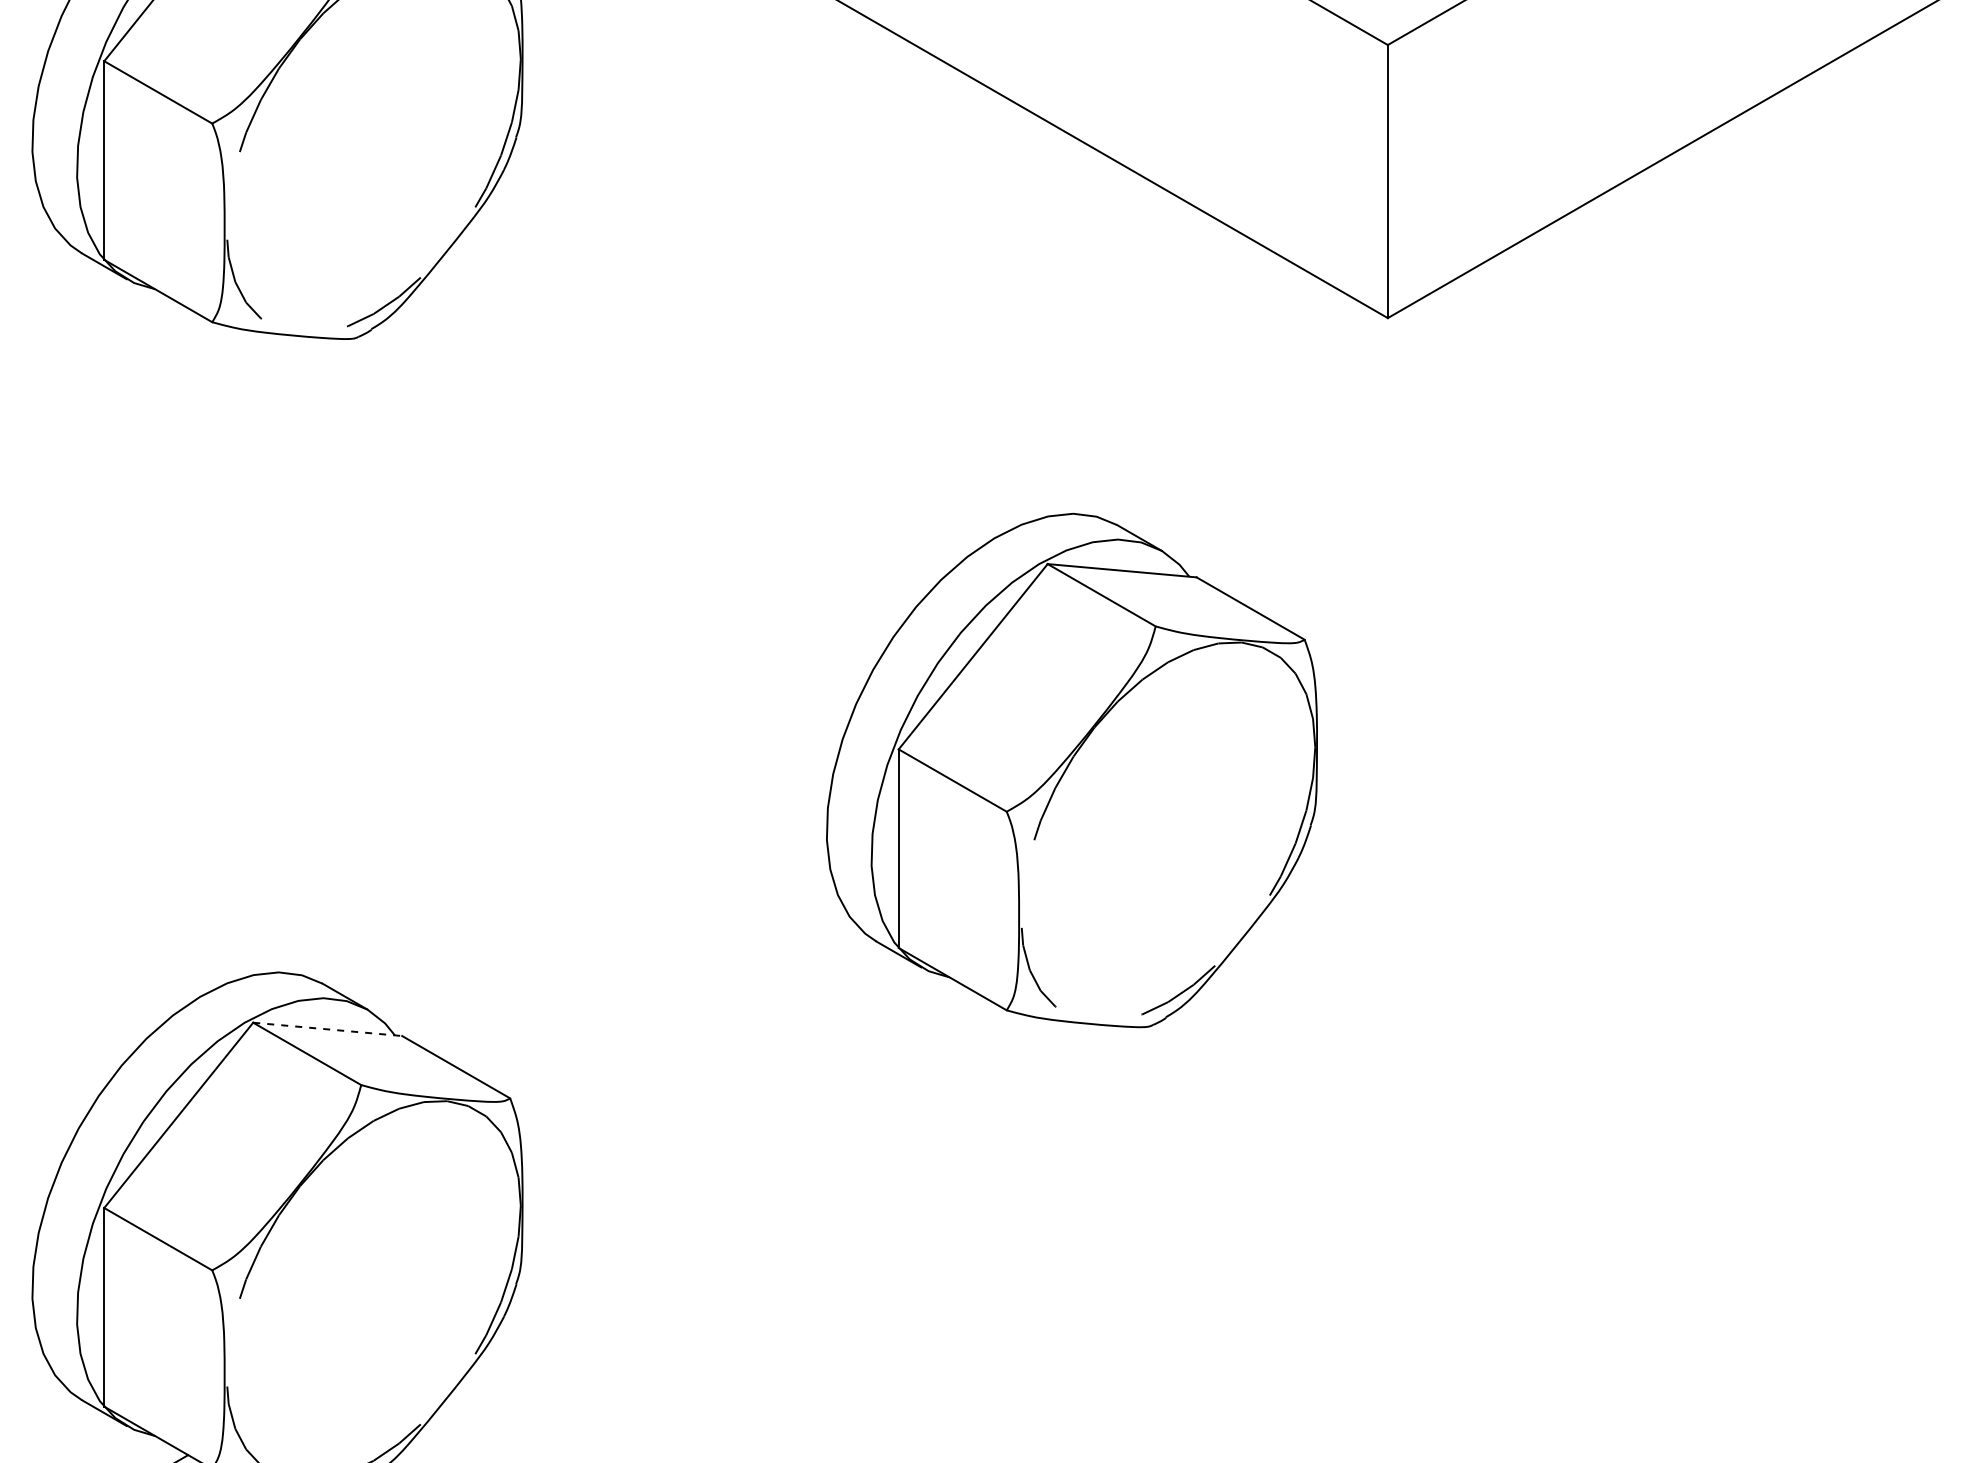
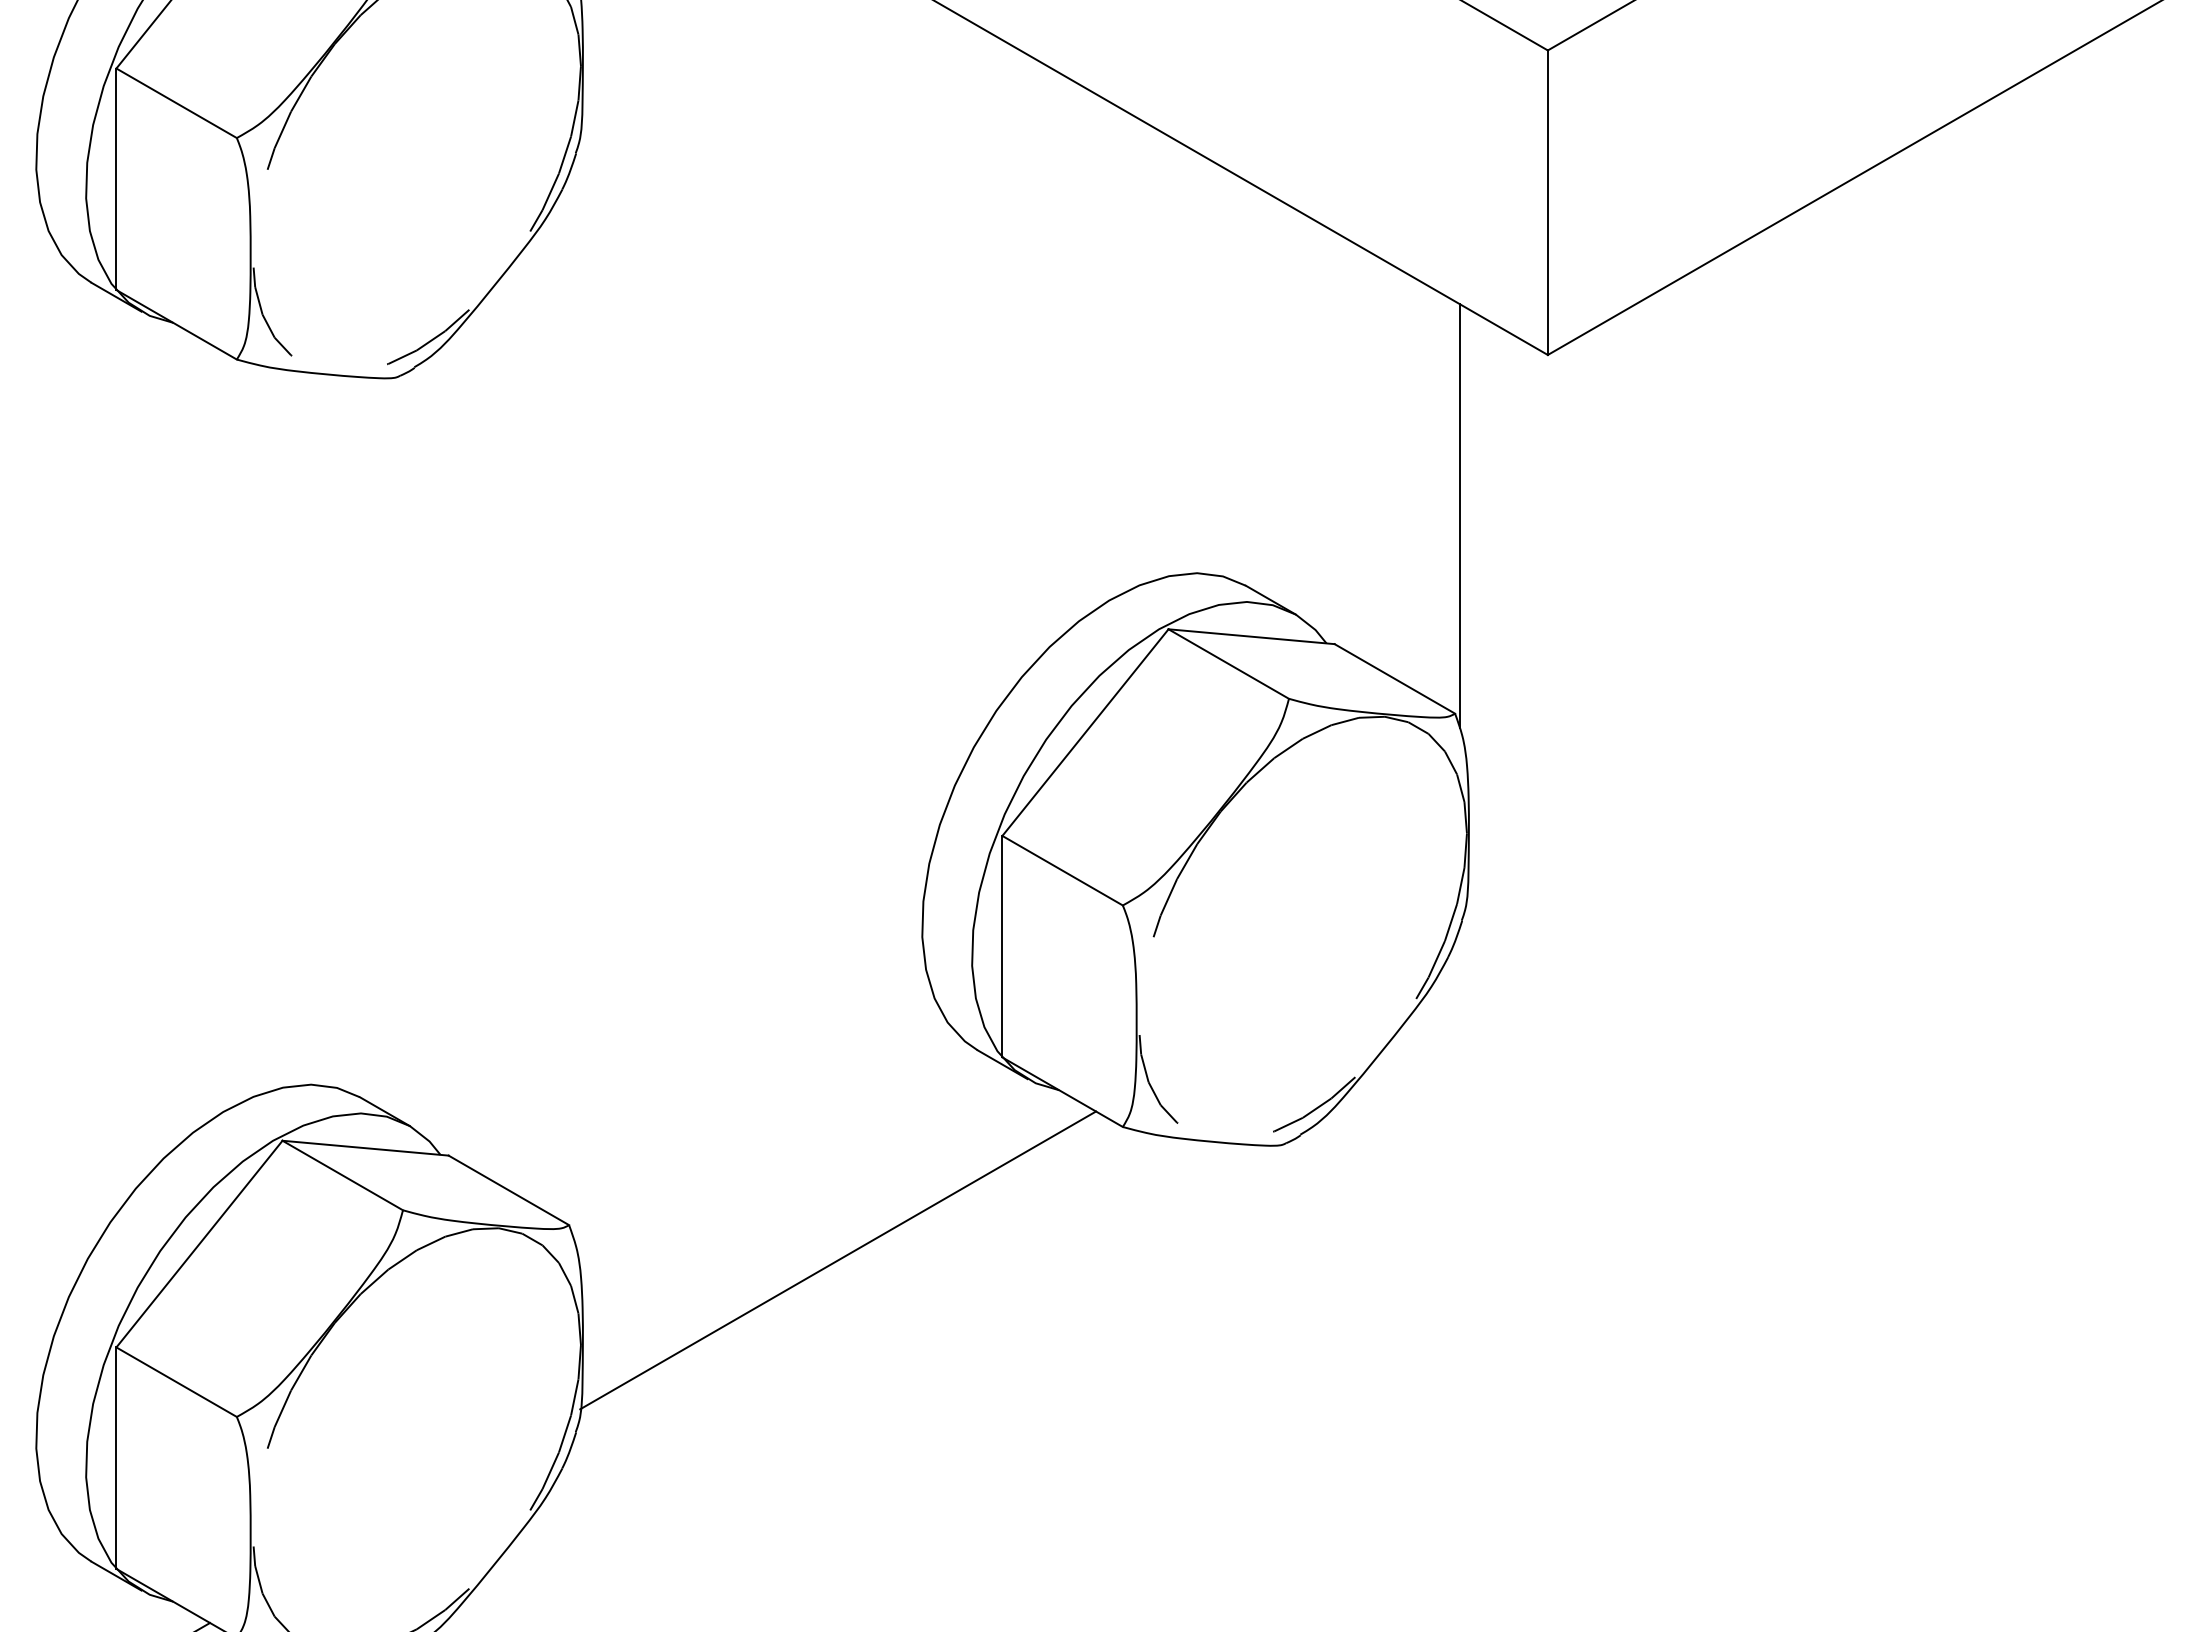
line: (1308, 462) -> (1459, 516), added
line: (328, 1029) -> (366, 1148), dashed -> solid
line: (751, 1130) -> (838, 1260), added

